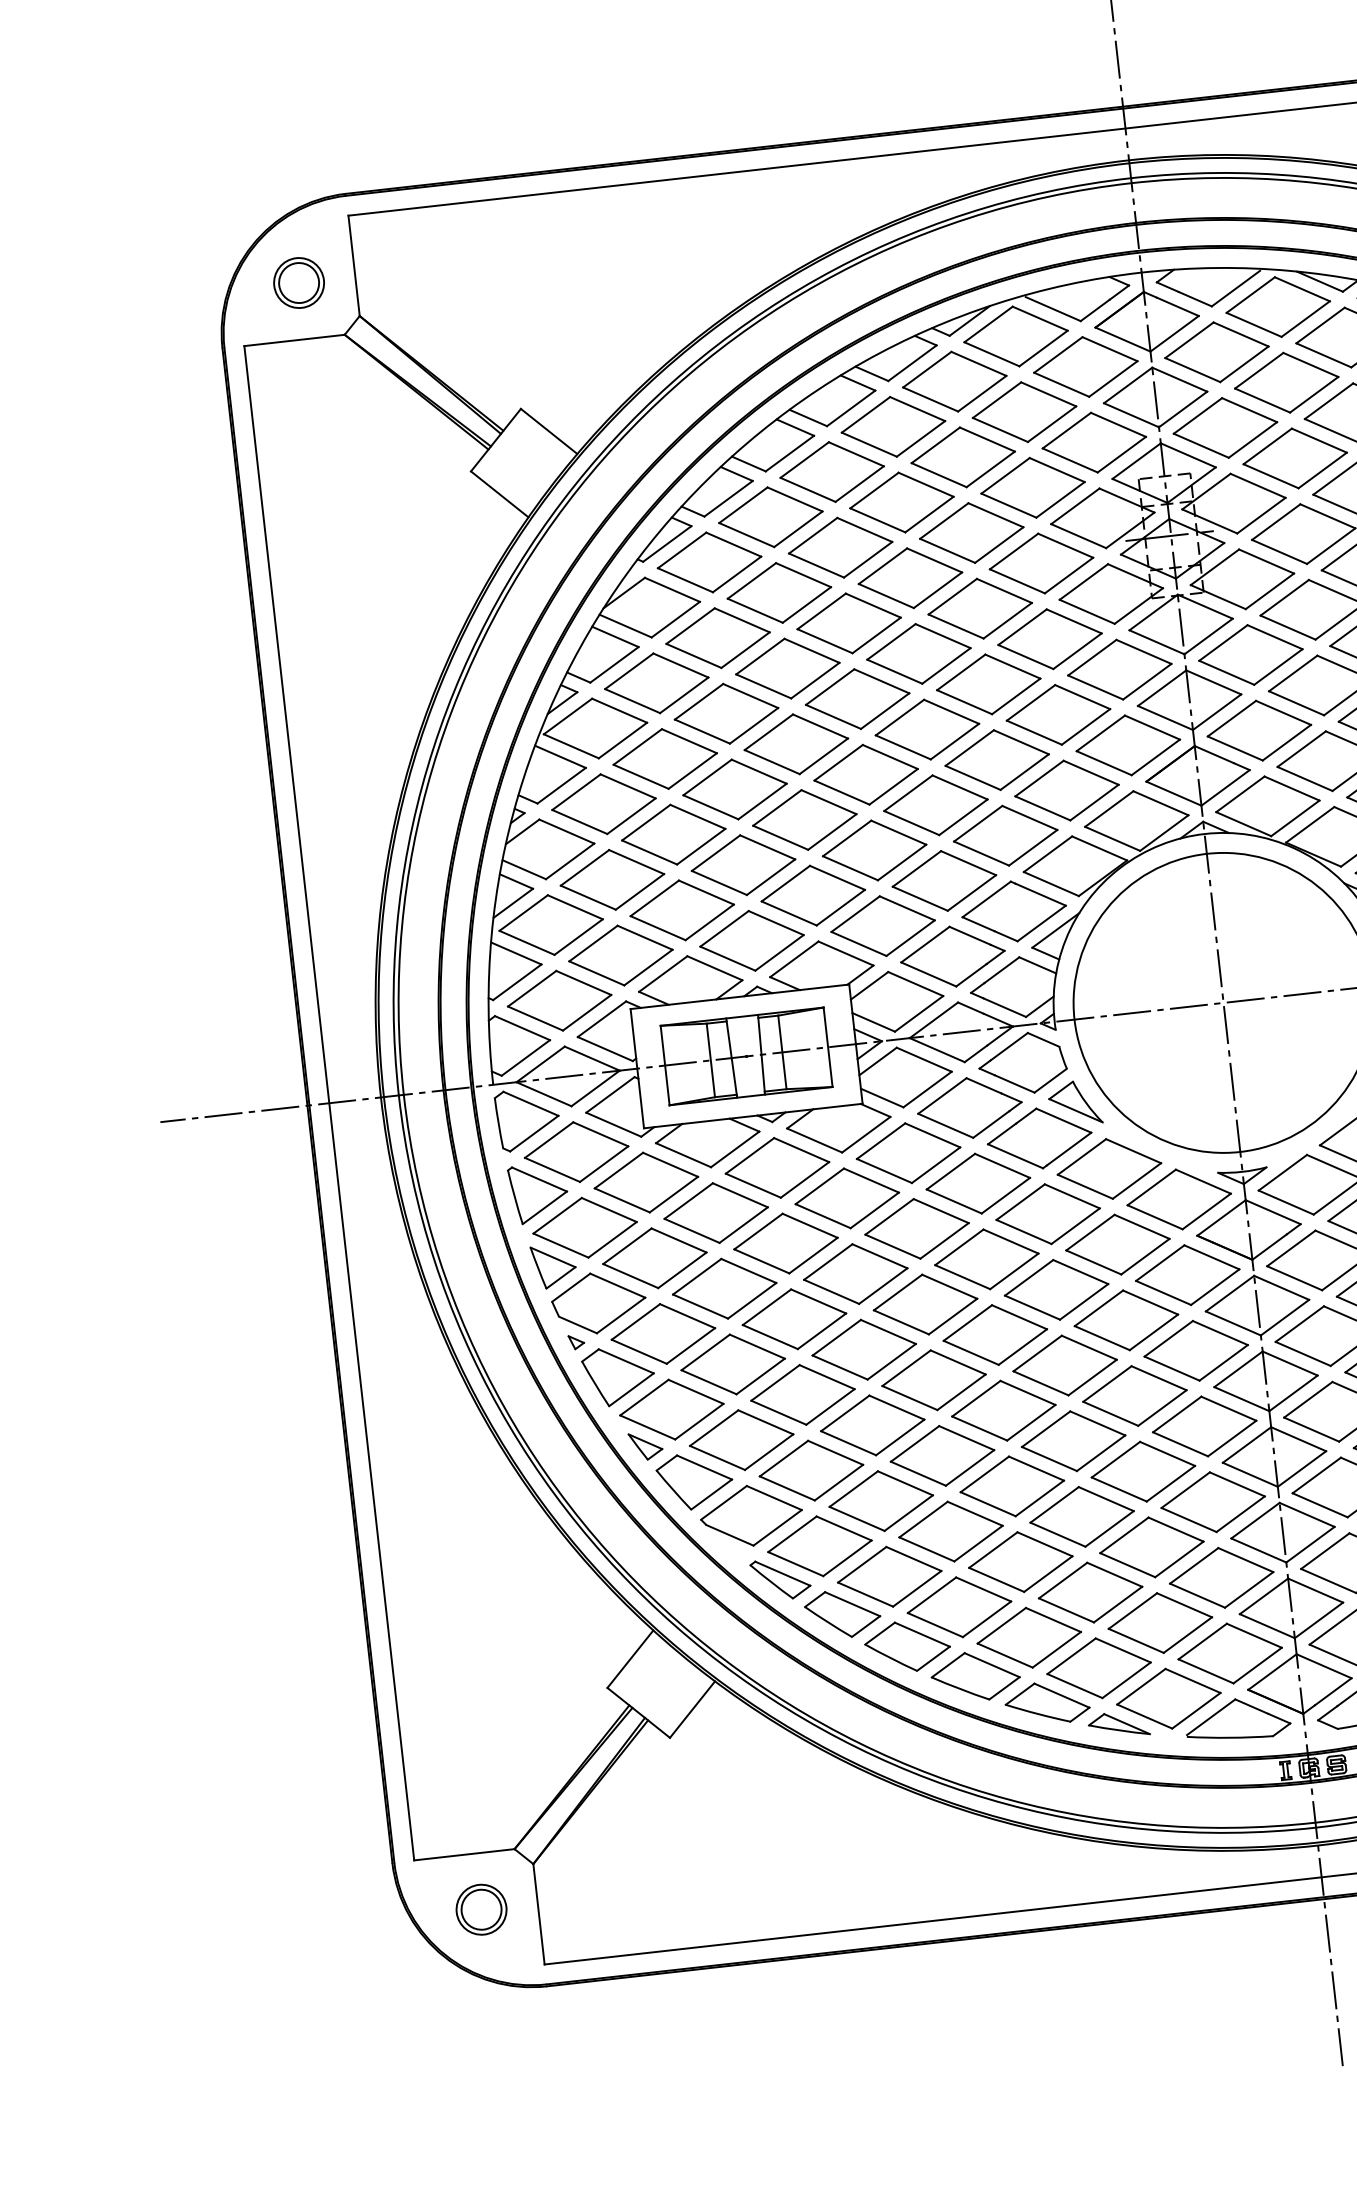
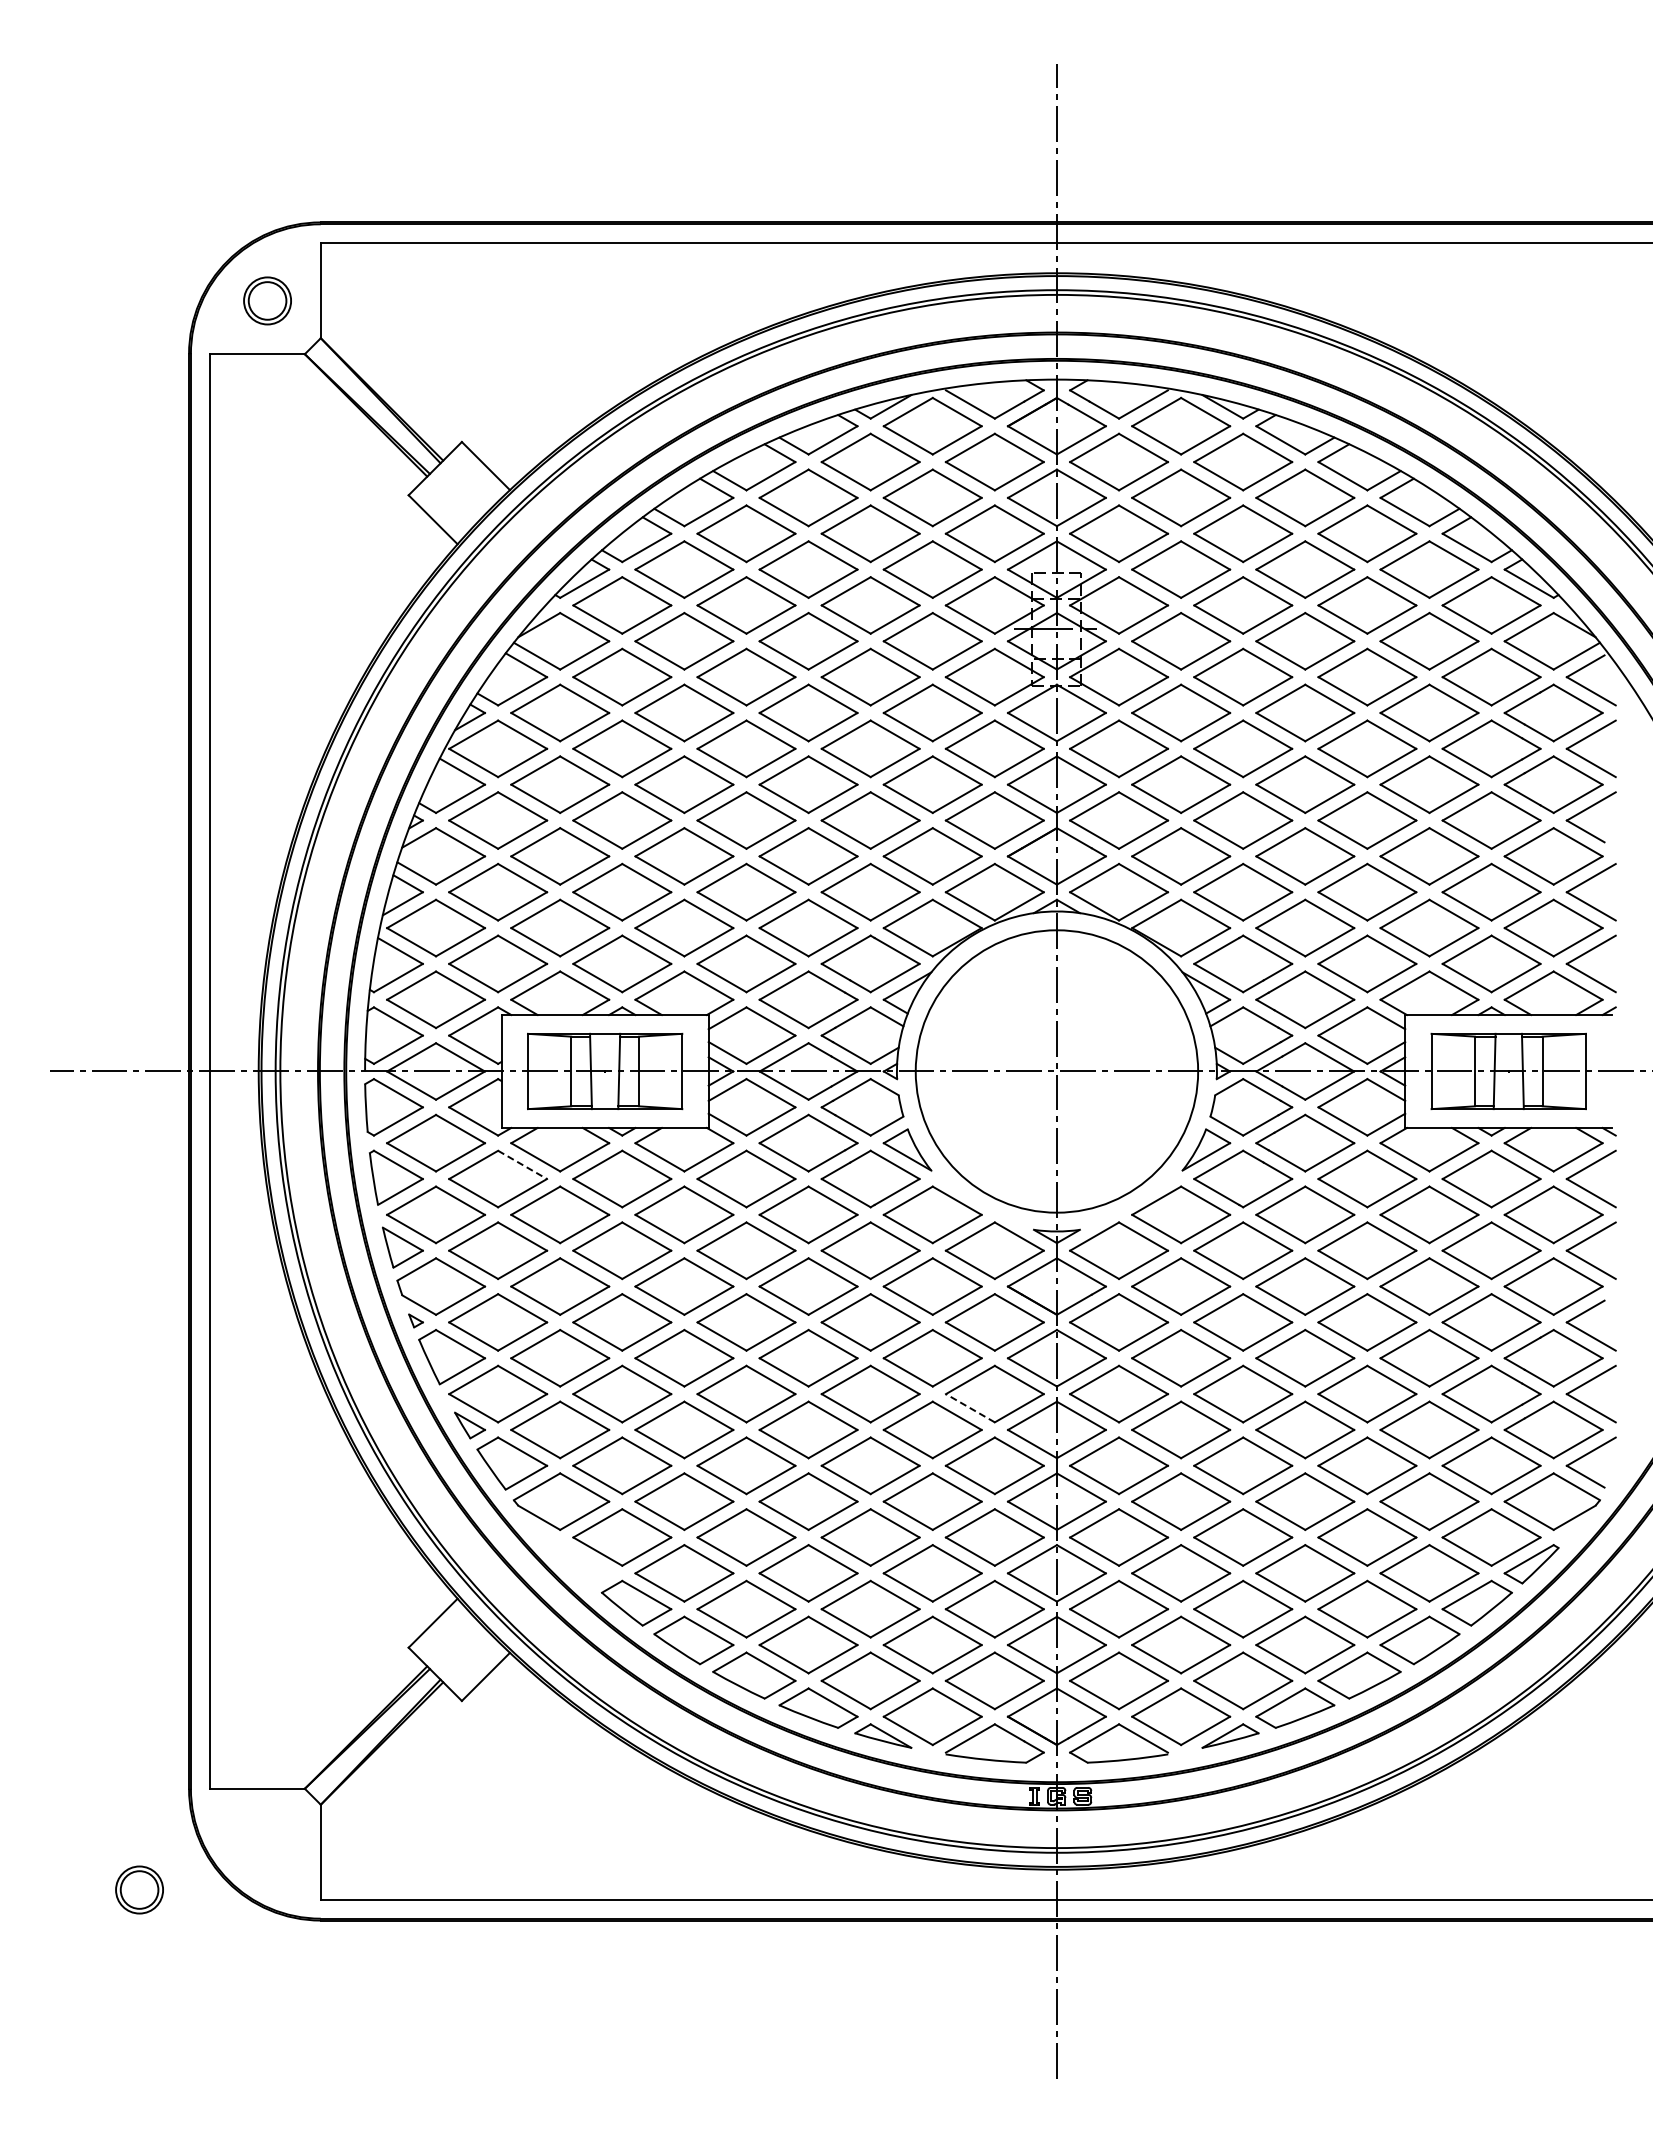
line: (671, 1165) -> (523, 1165), solid -> dashed
line: (1171, 1369) -> (969, 1408), solid -> dashed
part: (781, 1579) -> (582, 1564), removed
part: (481, 1909) -> (139, 1889), moved

